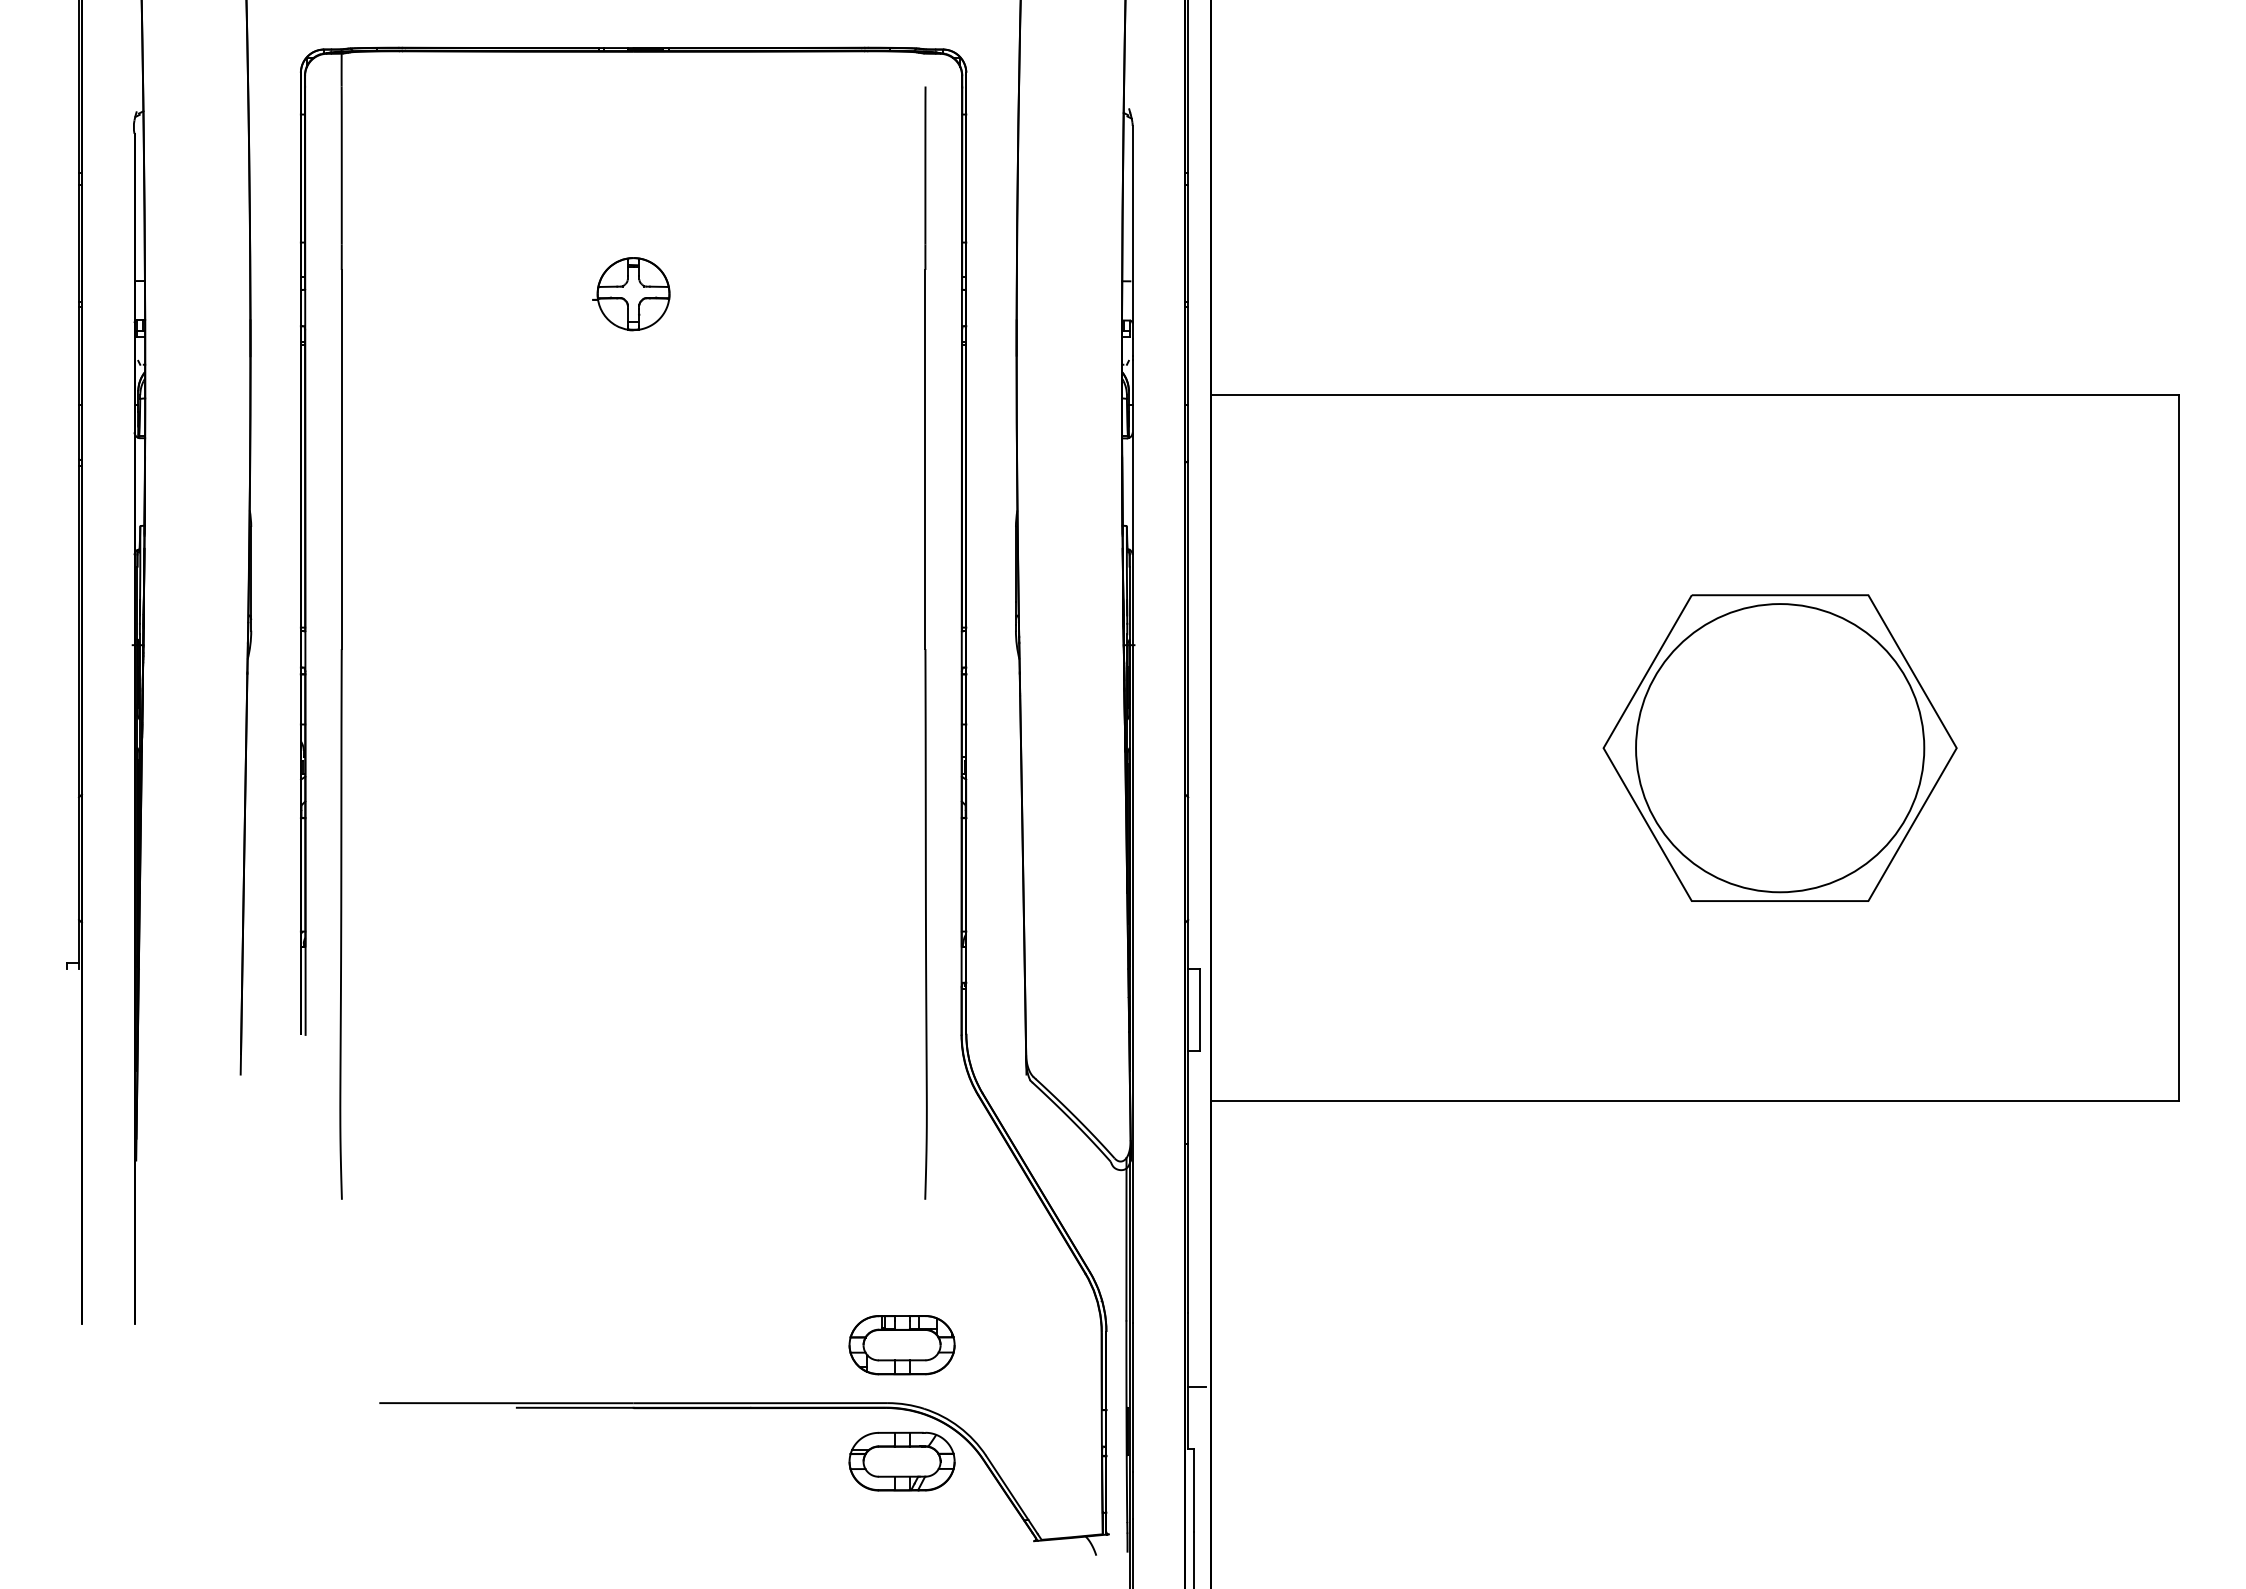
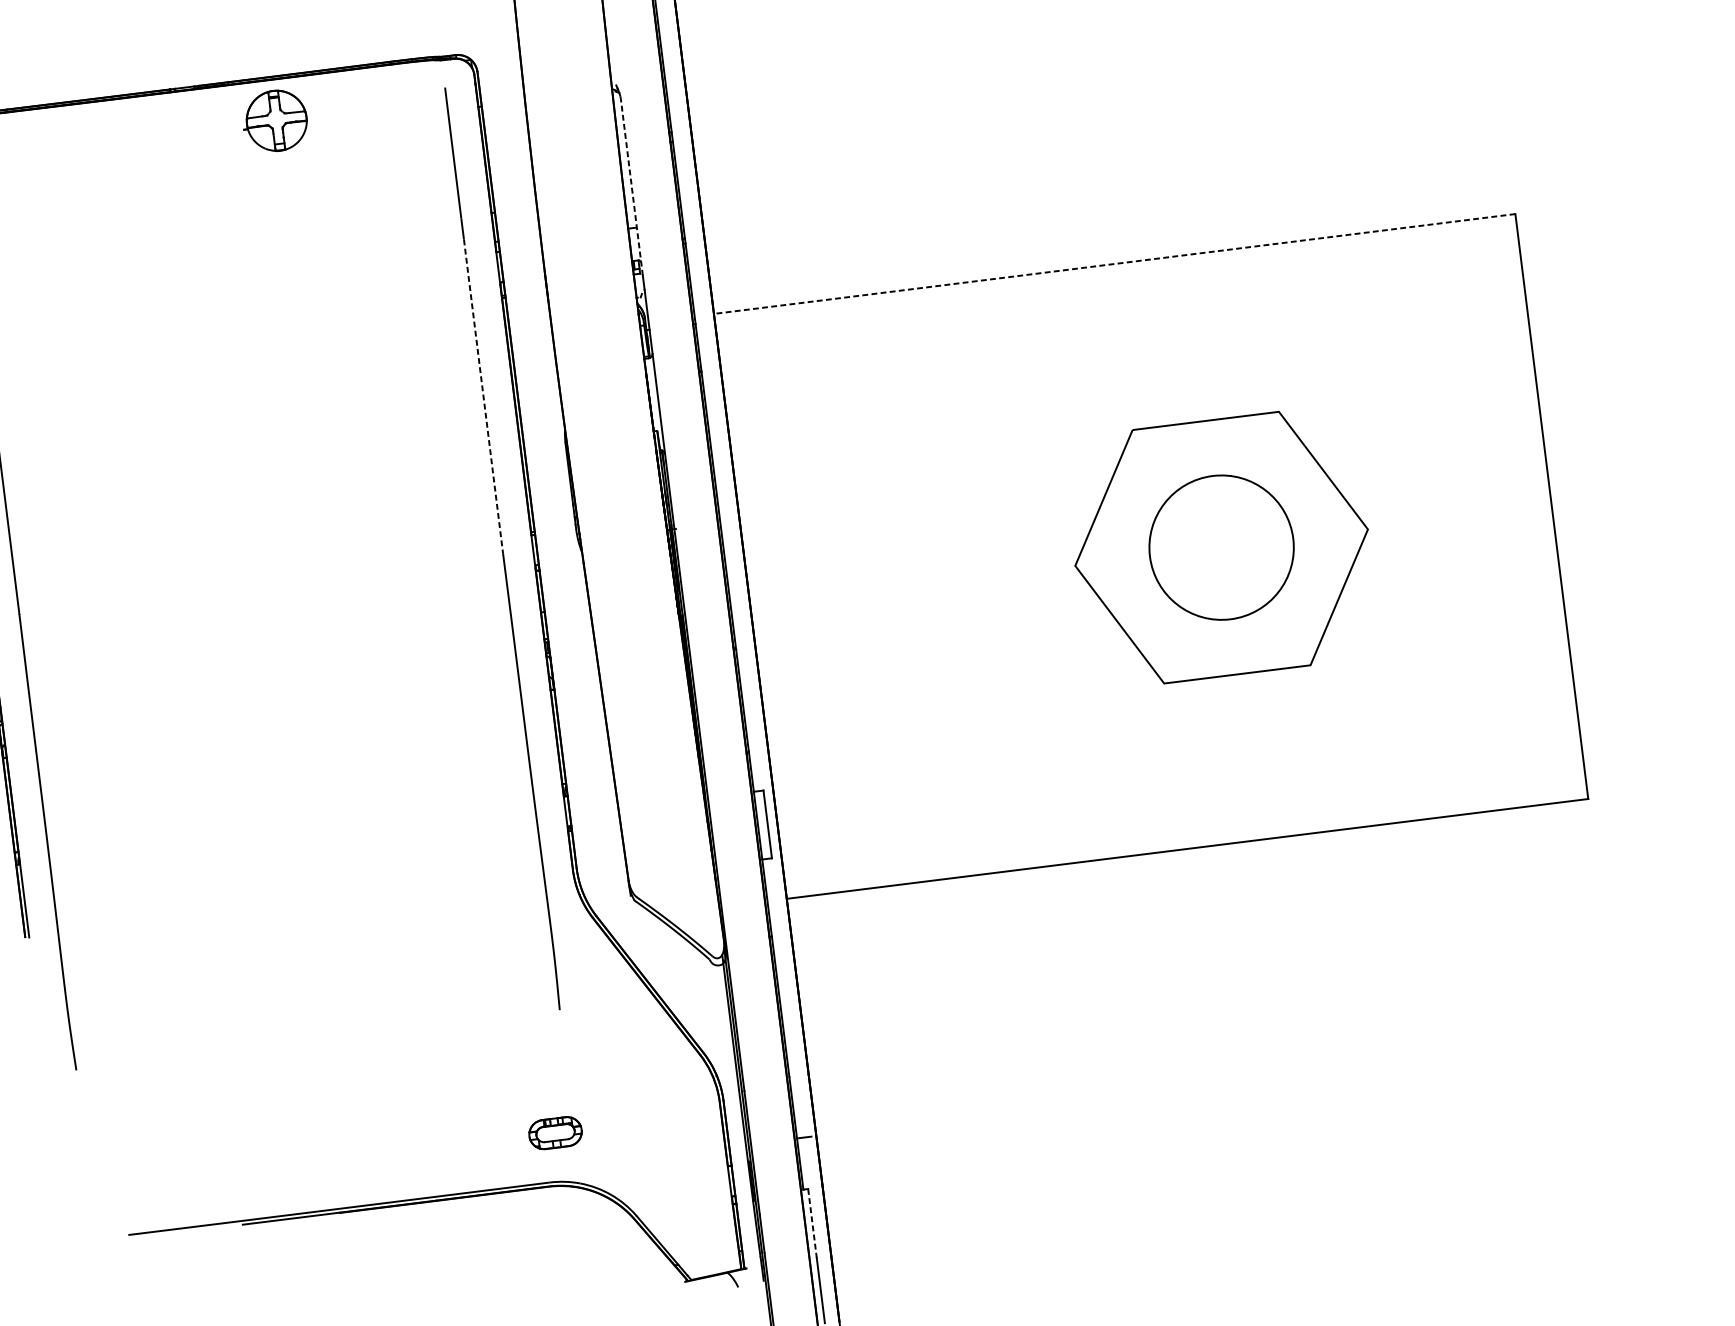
line: (1132, 232) -> (631, 187), solid -> dashed
part: (631, 294) -> (275, 121), moved
line: (1695, 395) -> (1115, 264), solid -> dashed
line: (925, 459) -> (483, 396), solid -> dashed
circle: (1780, 748) -> (1221, 547), size x0.6
part: (901, 1345) -> (555, 1133), size x0.6
part: (901, 1461) -> (567, 1229), removed
line: (1193, 1490) -> (812, 1223), solid -> dashed

